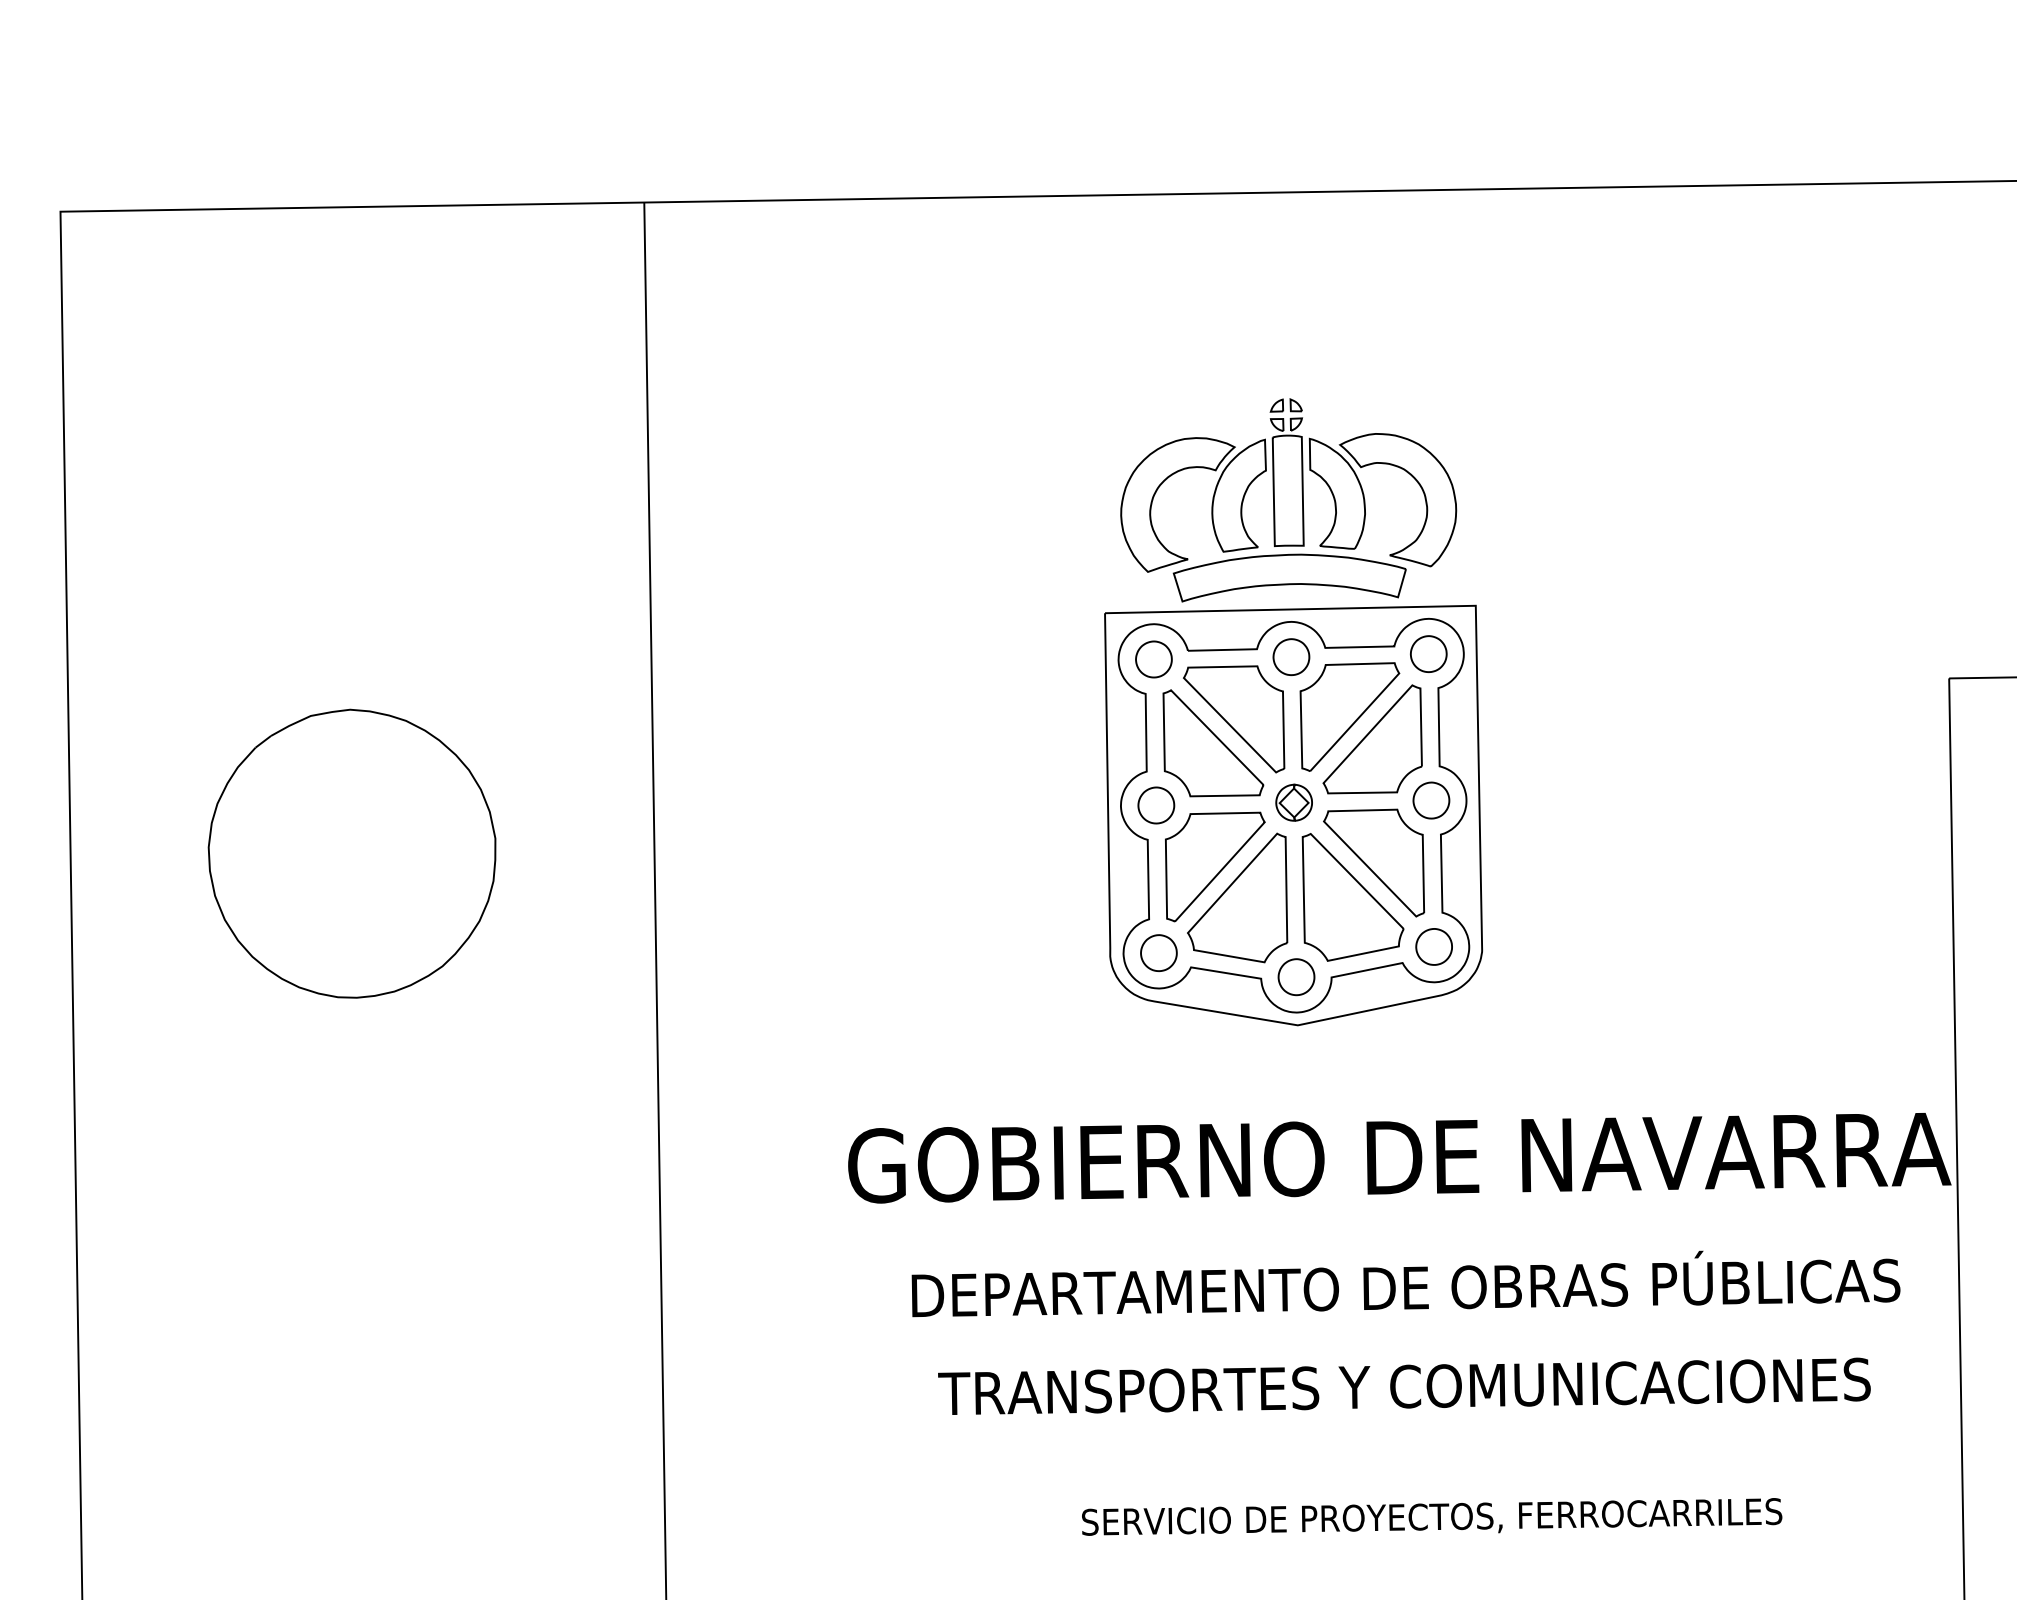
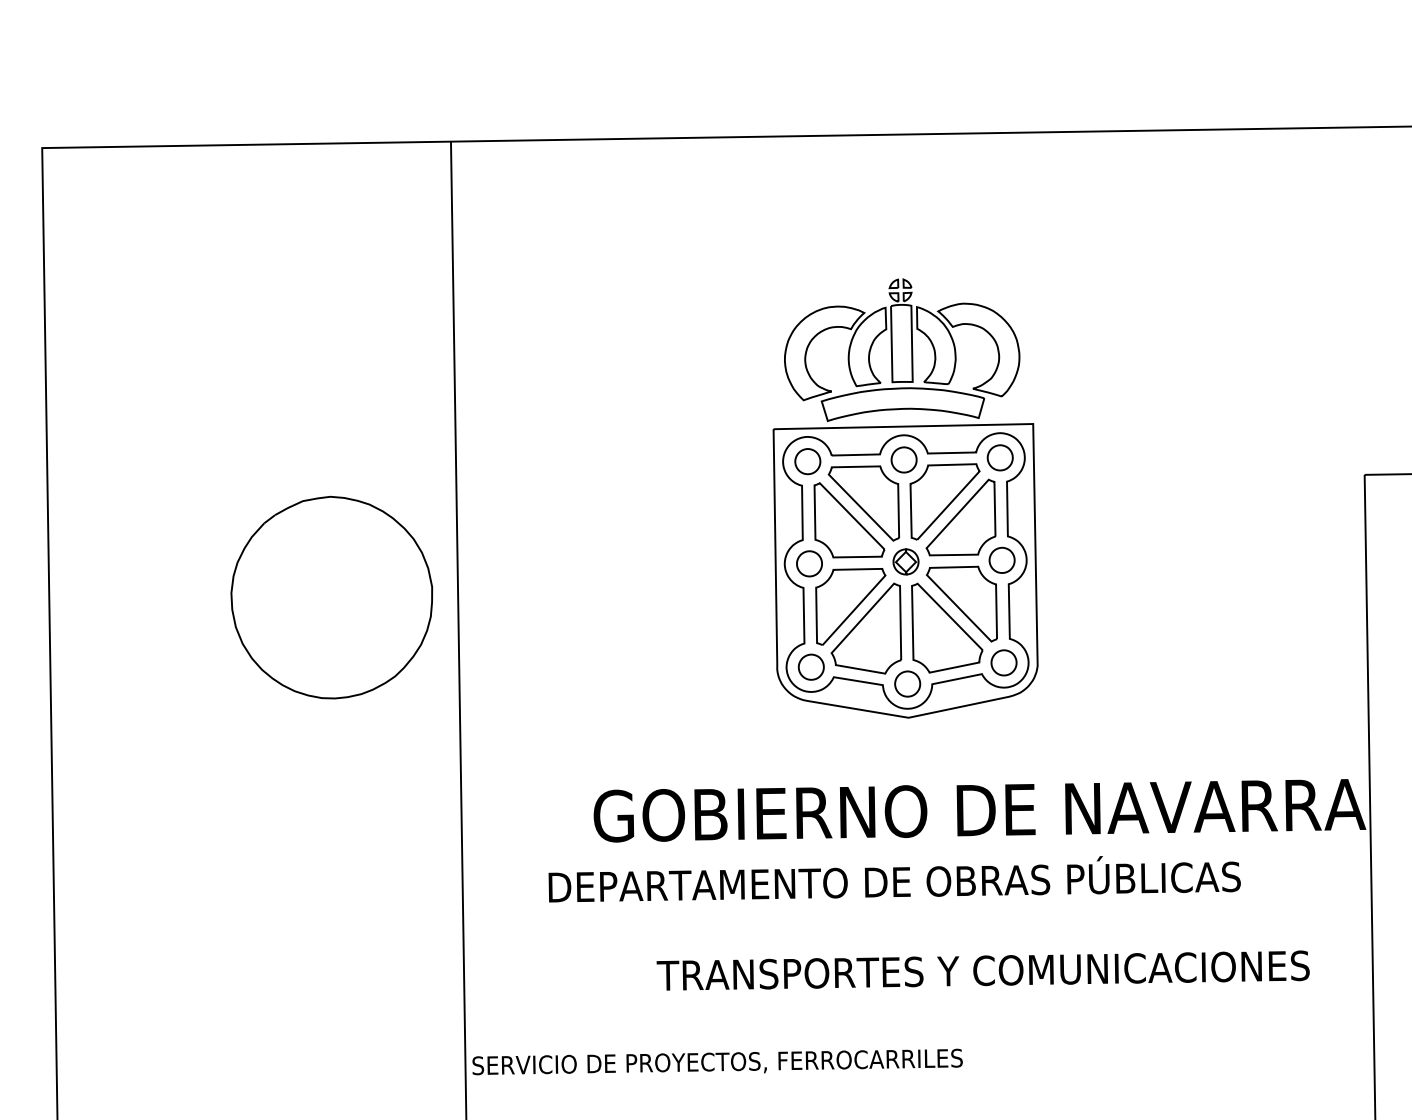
part: (351, 853) -> (331, 597), moved
text: (1405, 1283) -> (894, 878), moved
text: (1432, 1516) -> (717, 1061), moved

